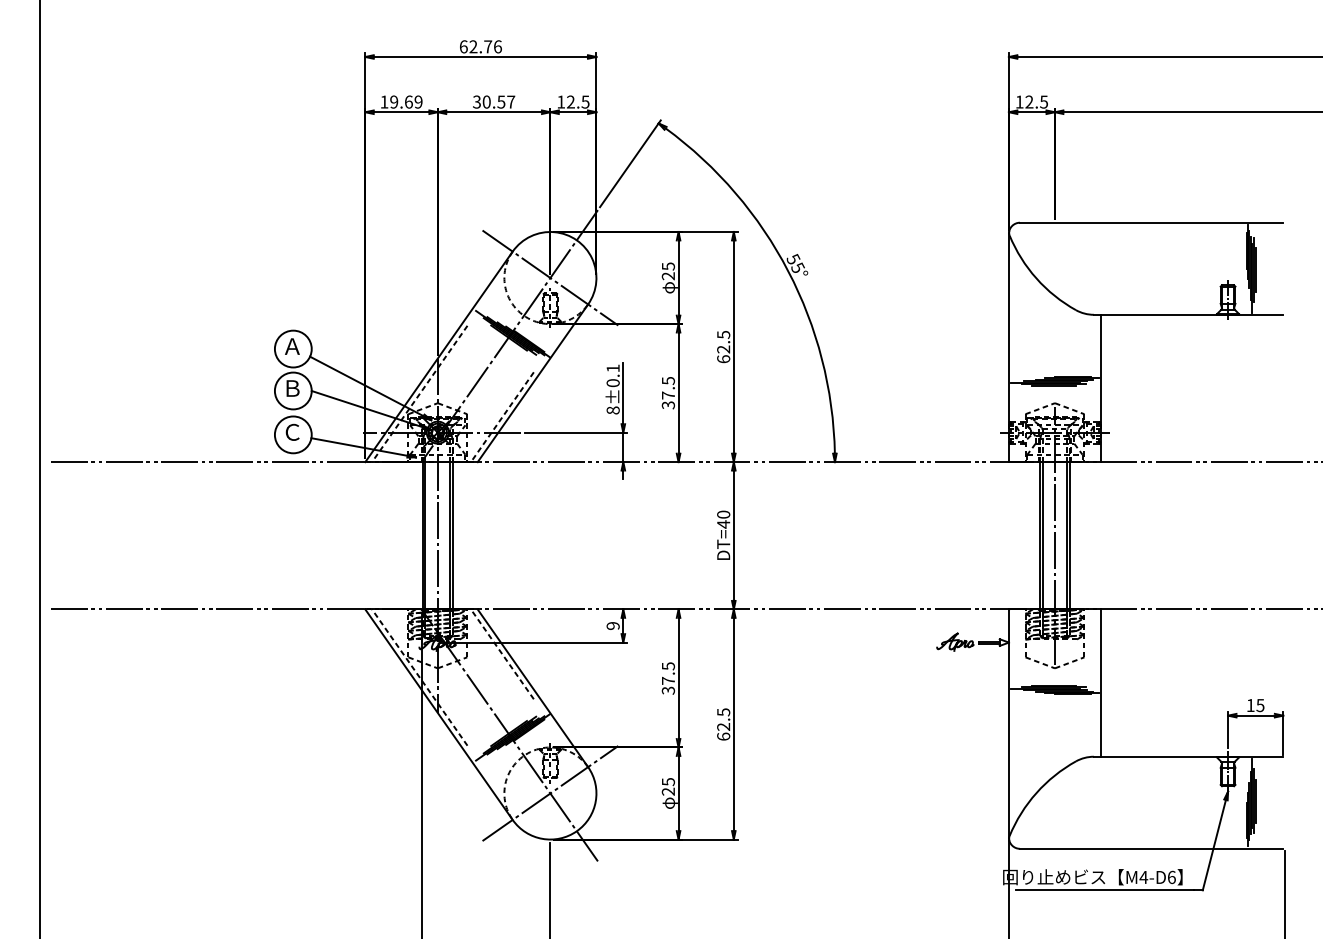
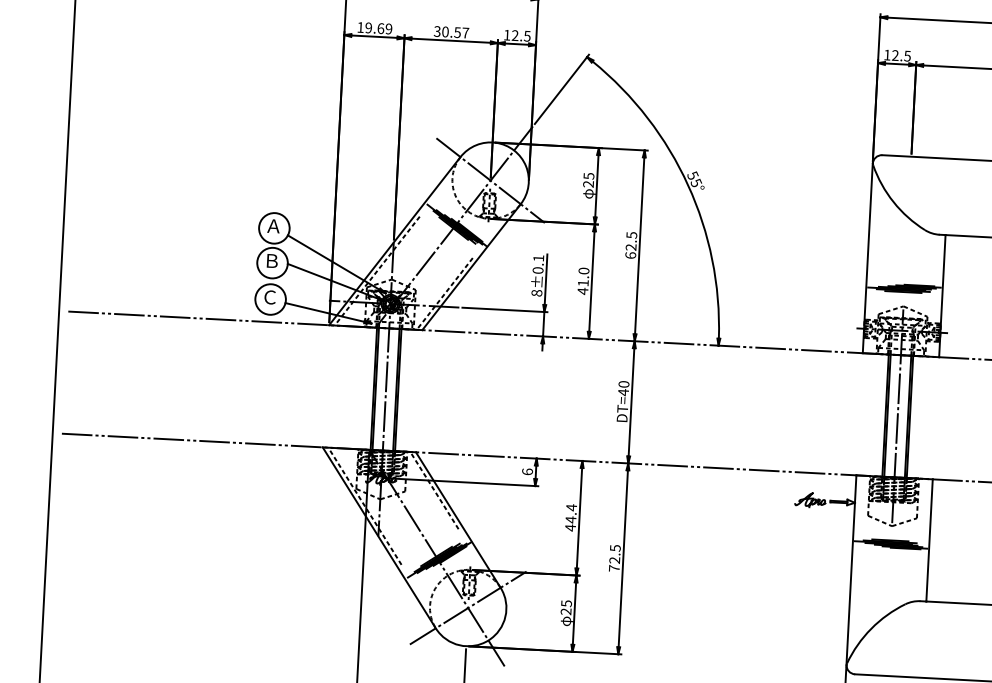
text: (668, 392) -> (583, 280), 37.5 -> 41.0
text: (612, 625) -> (527, 471), 9 -> 6
text: (668, 678) -> (571, 517), 37.5 -> 44.4
text: (723, 736) -> (614, 568), 62.5 -> 72.5

